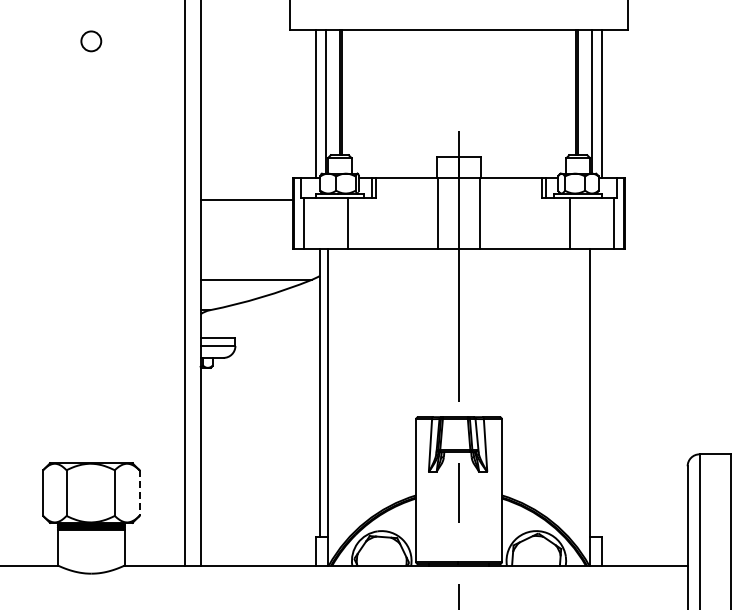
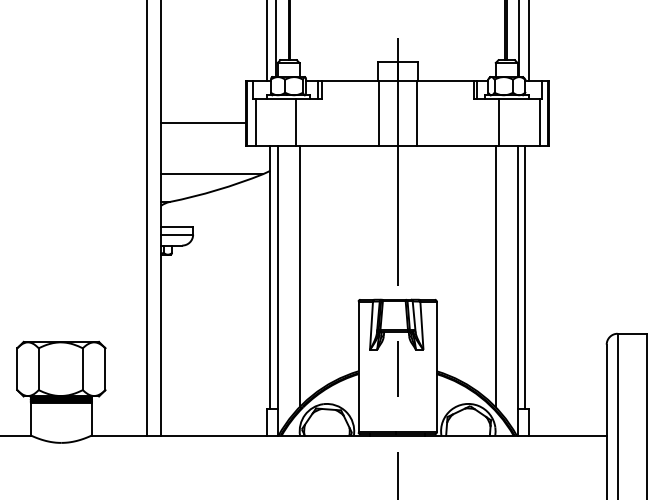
line: (246, 200) -> (203, 123), moved
line: (351, 391) -> (299, 276), added
line: (566, 391) -> (495, 276), added
line: (598, 392) -> (525, 277), added
line: (139, 493) -> (105, 369), dashed -> solid

